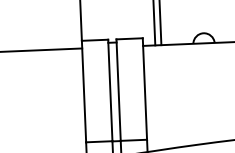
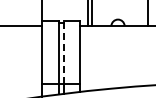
line: (118, 89) -> (63, 52), solid -> dashed

